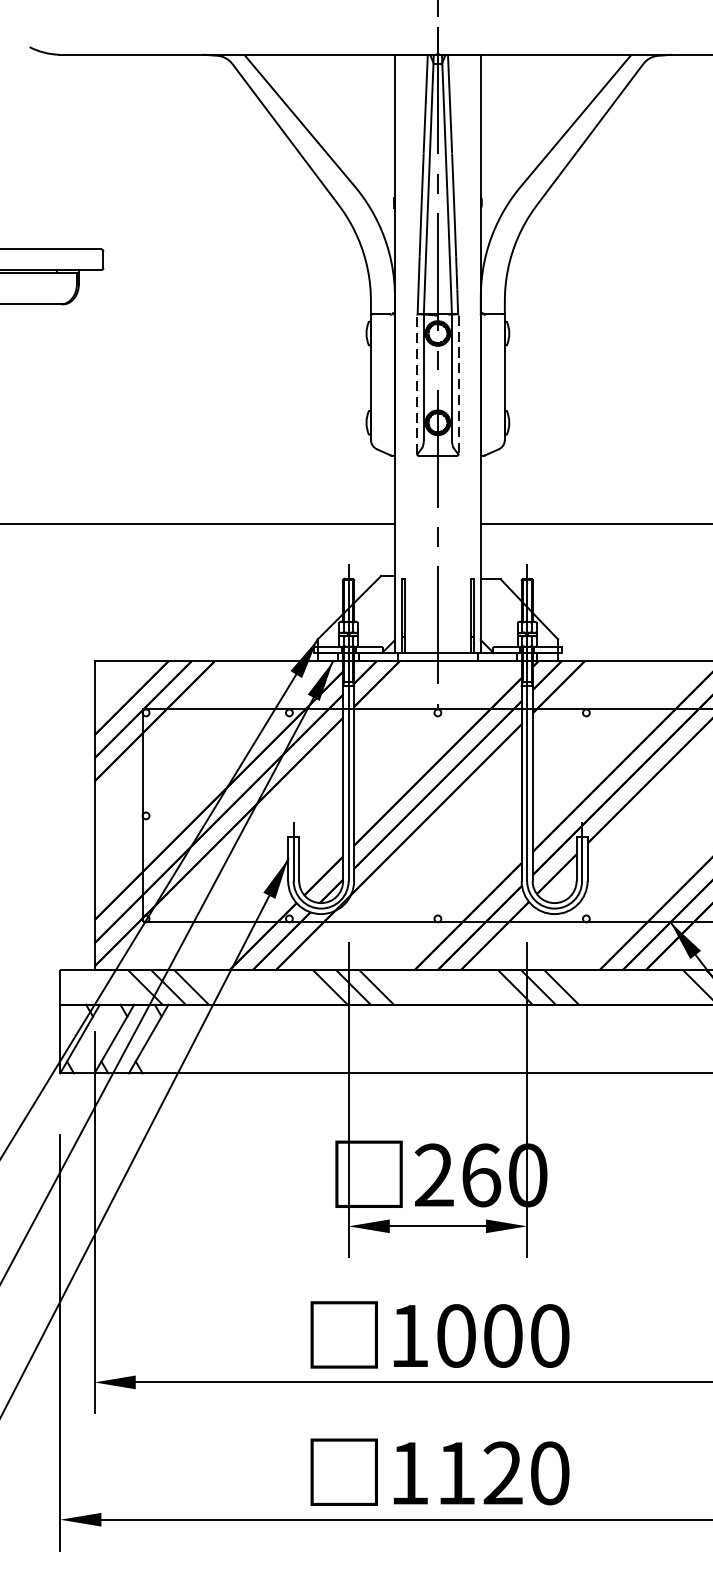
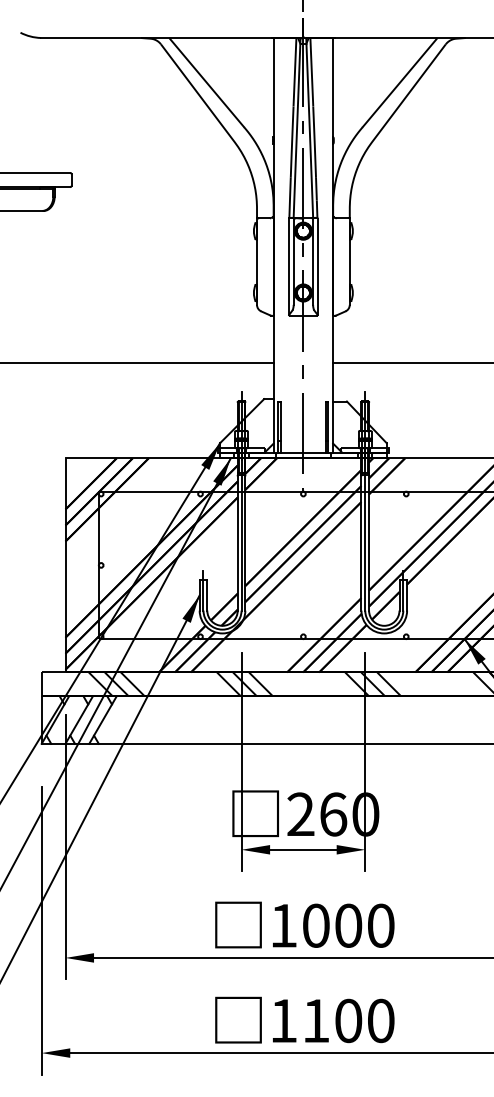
line: (417, 384) -> (289, 266), dashed -> solid
line: (458, 385) -> (317, 267), dashed -> solid
text: (502, 1472) -> (348, 1020), 1120 -> 1100

